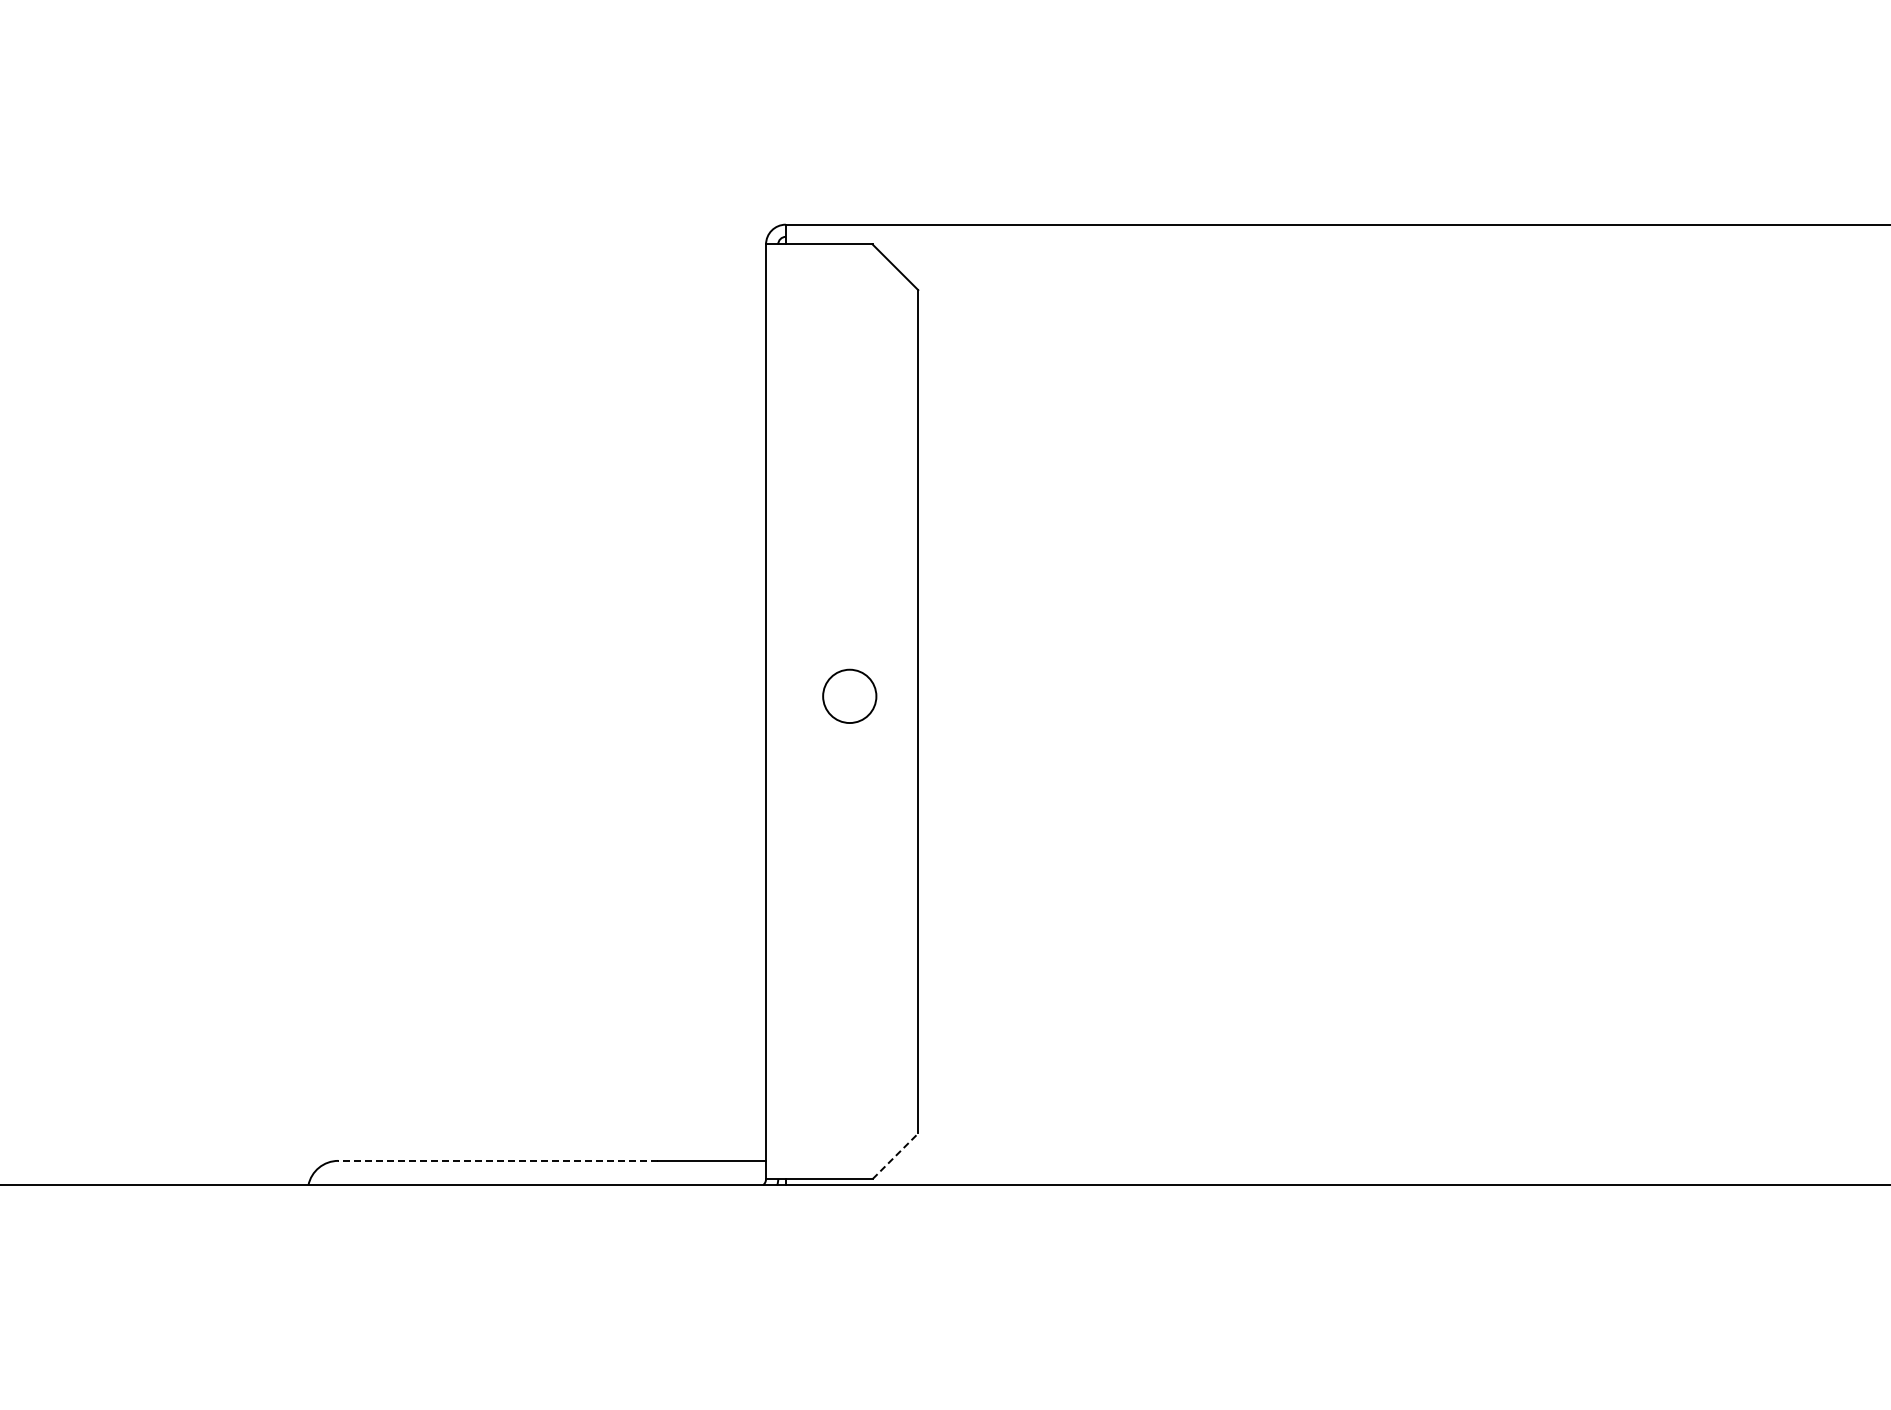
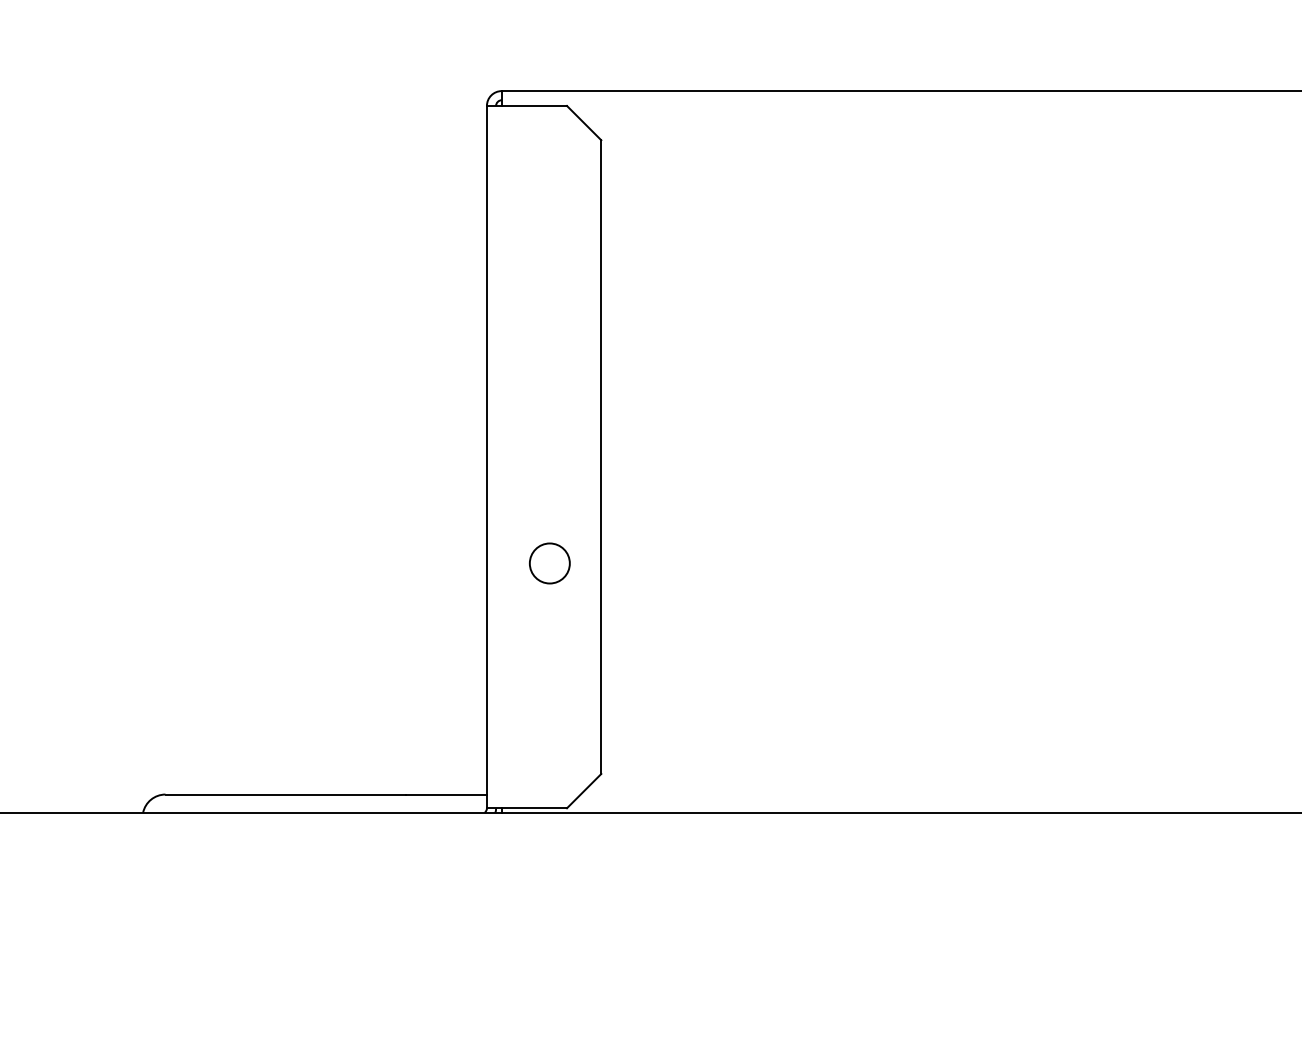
circle: (849, 695) -> (549, 562), moved
line: (895, 1155) -> (584, 790), dashed -> solid
line: (498, 1160) -> (285, 794), dashed -> solid

